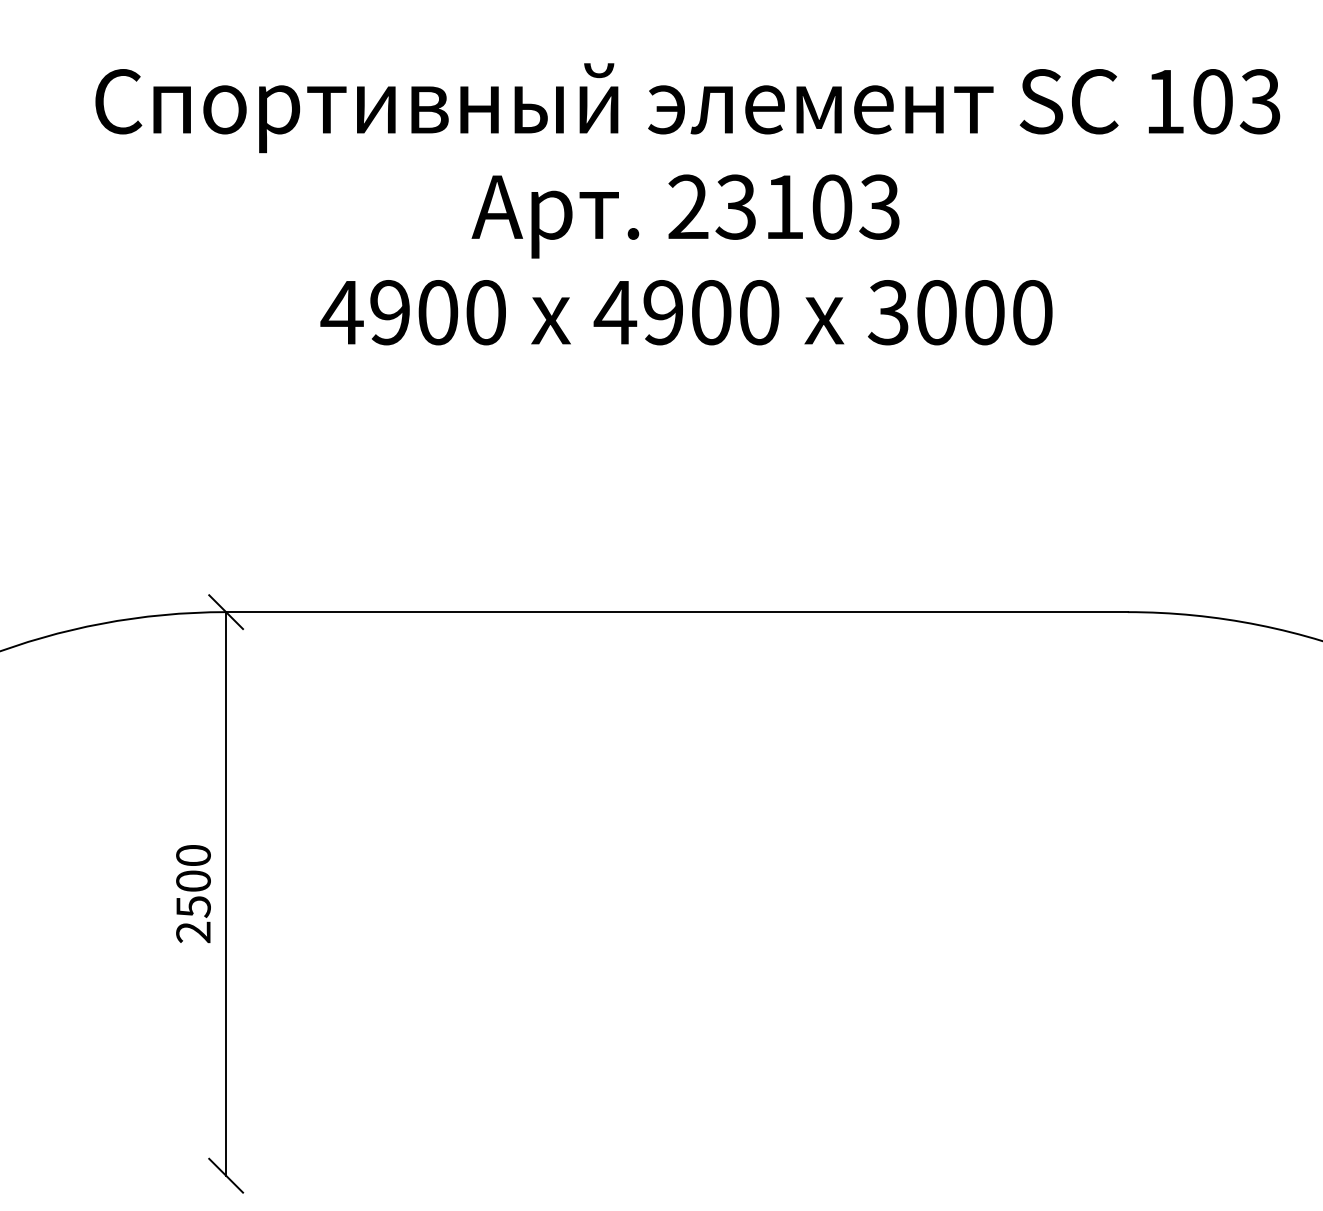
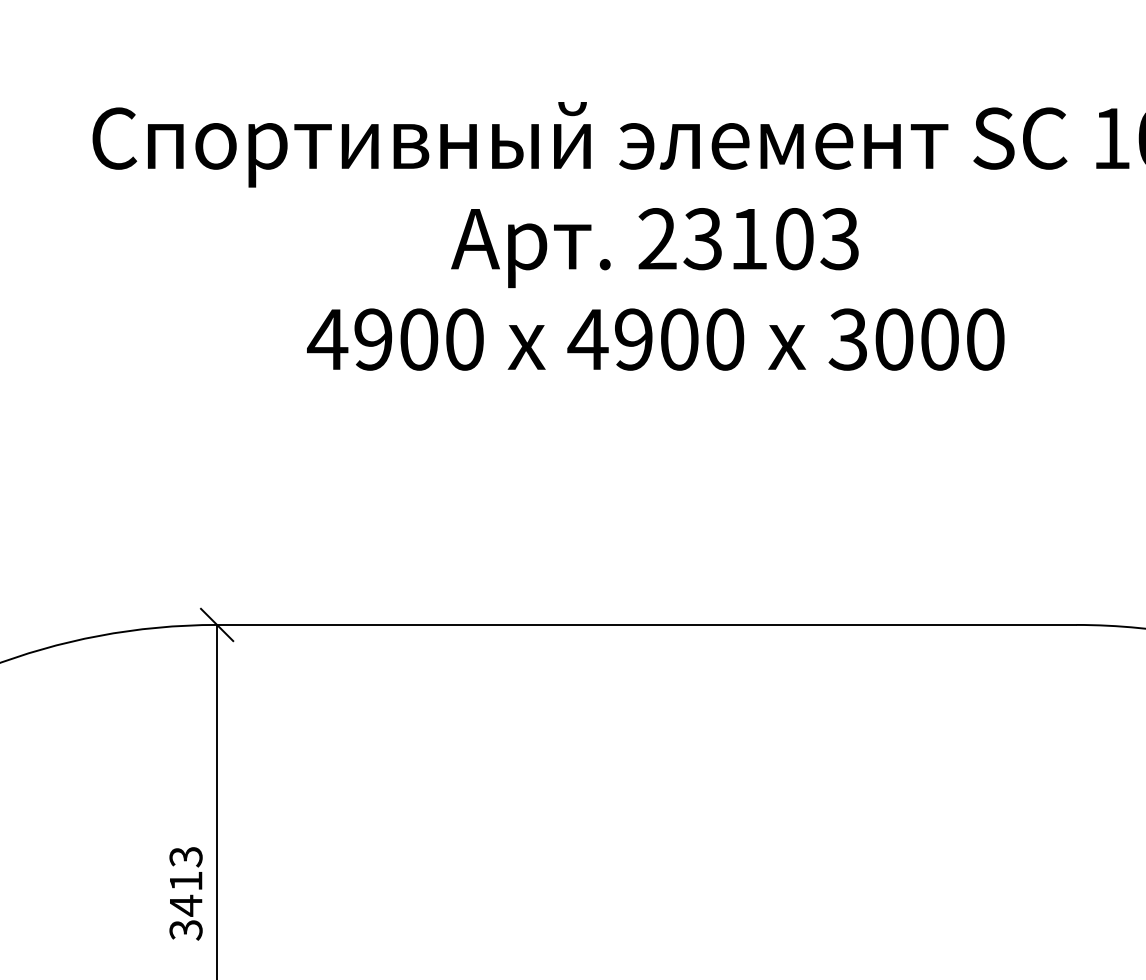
text: (193, 894) -> (186, 893), 2500 -> 3413

